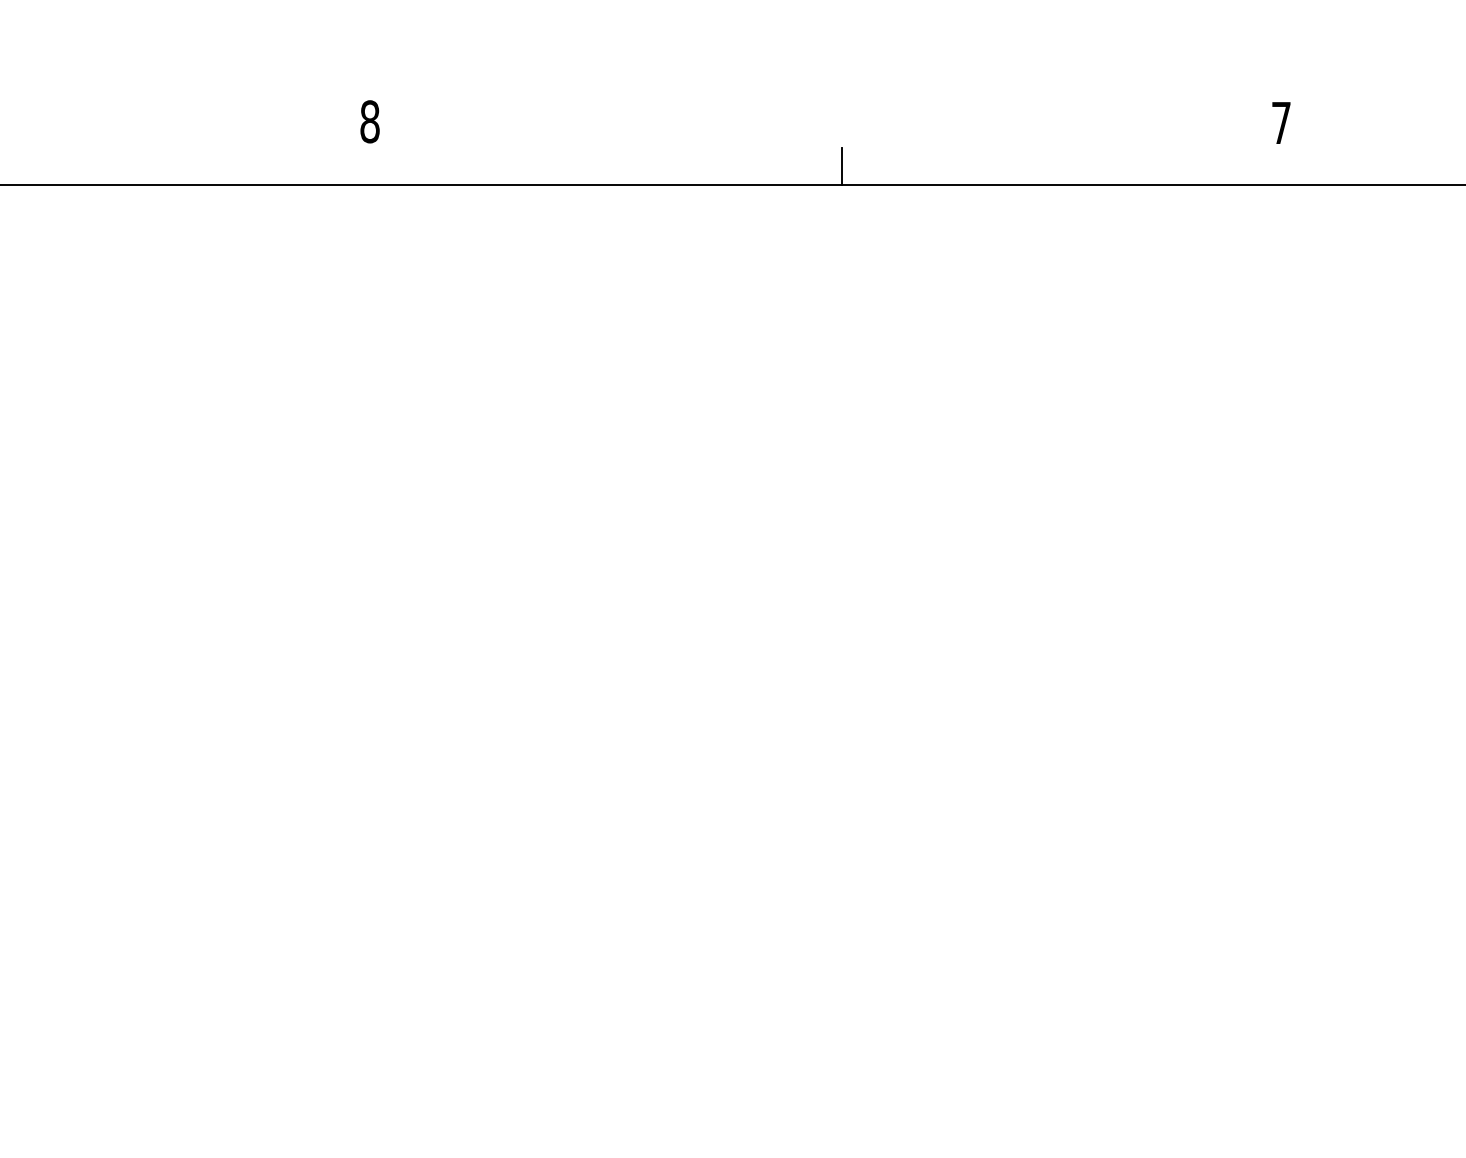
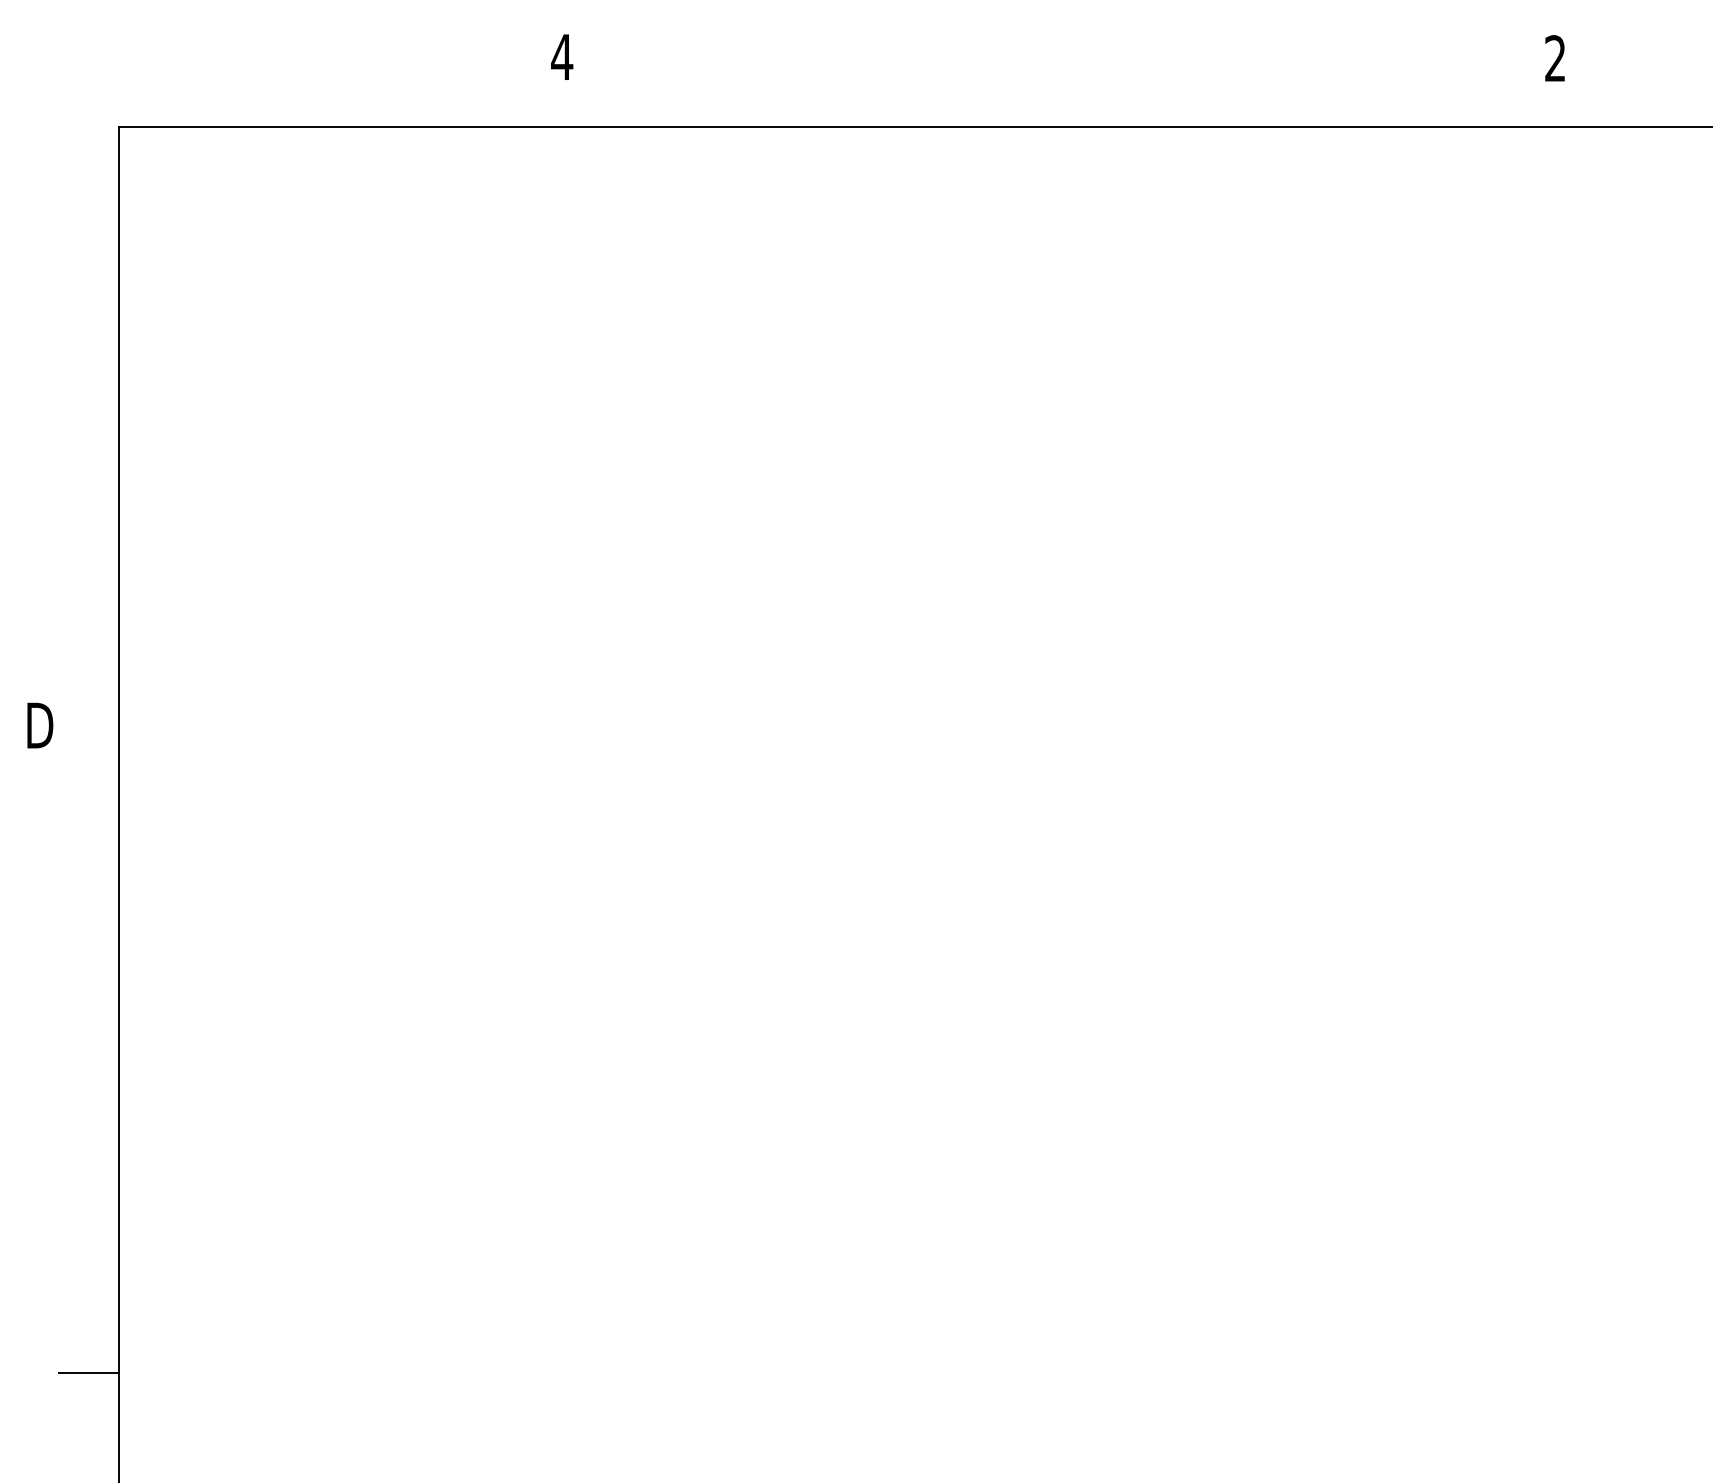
text: (370, 121) -> (562, 56), 8 -> 4
text: (1281, 122) -> (1555, 58), 7 -> 2
line: (842, 166) -> (1077, 105), removed

